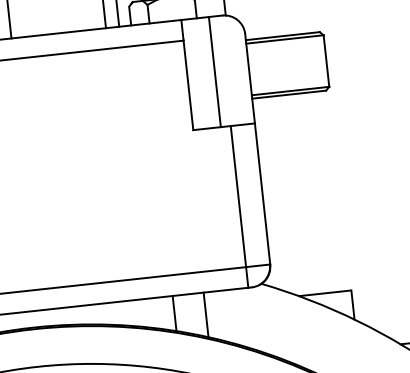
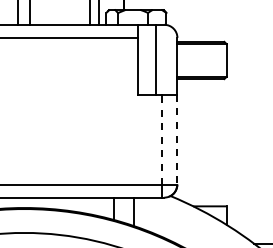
line: (262, 193) -> (177, 139), solid -> dashed
line: (239, 196) -> (162, 139), solid -> dashed

